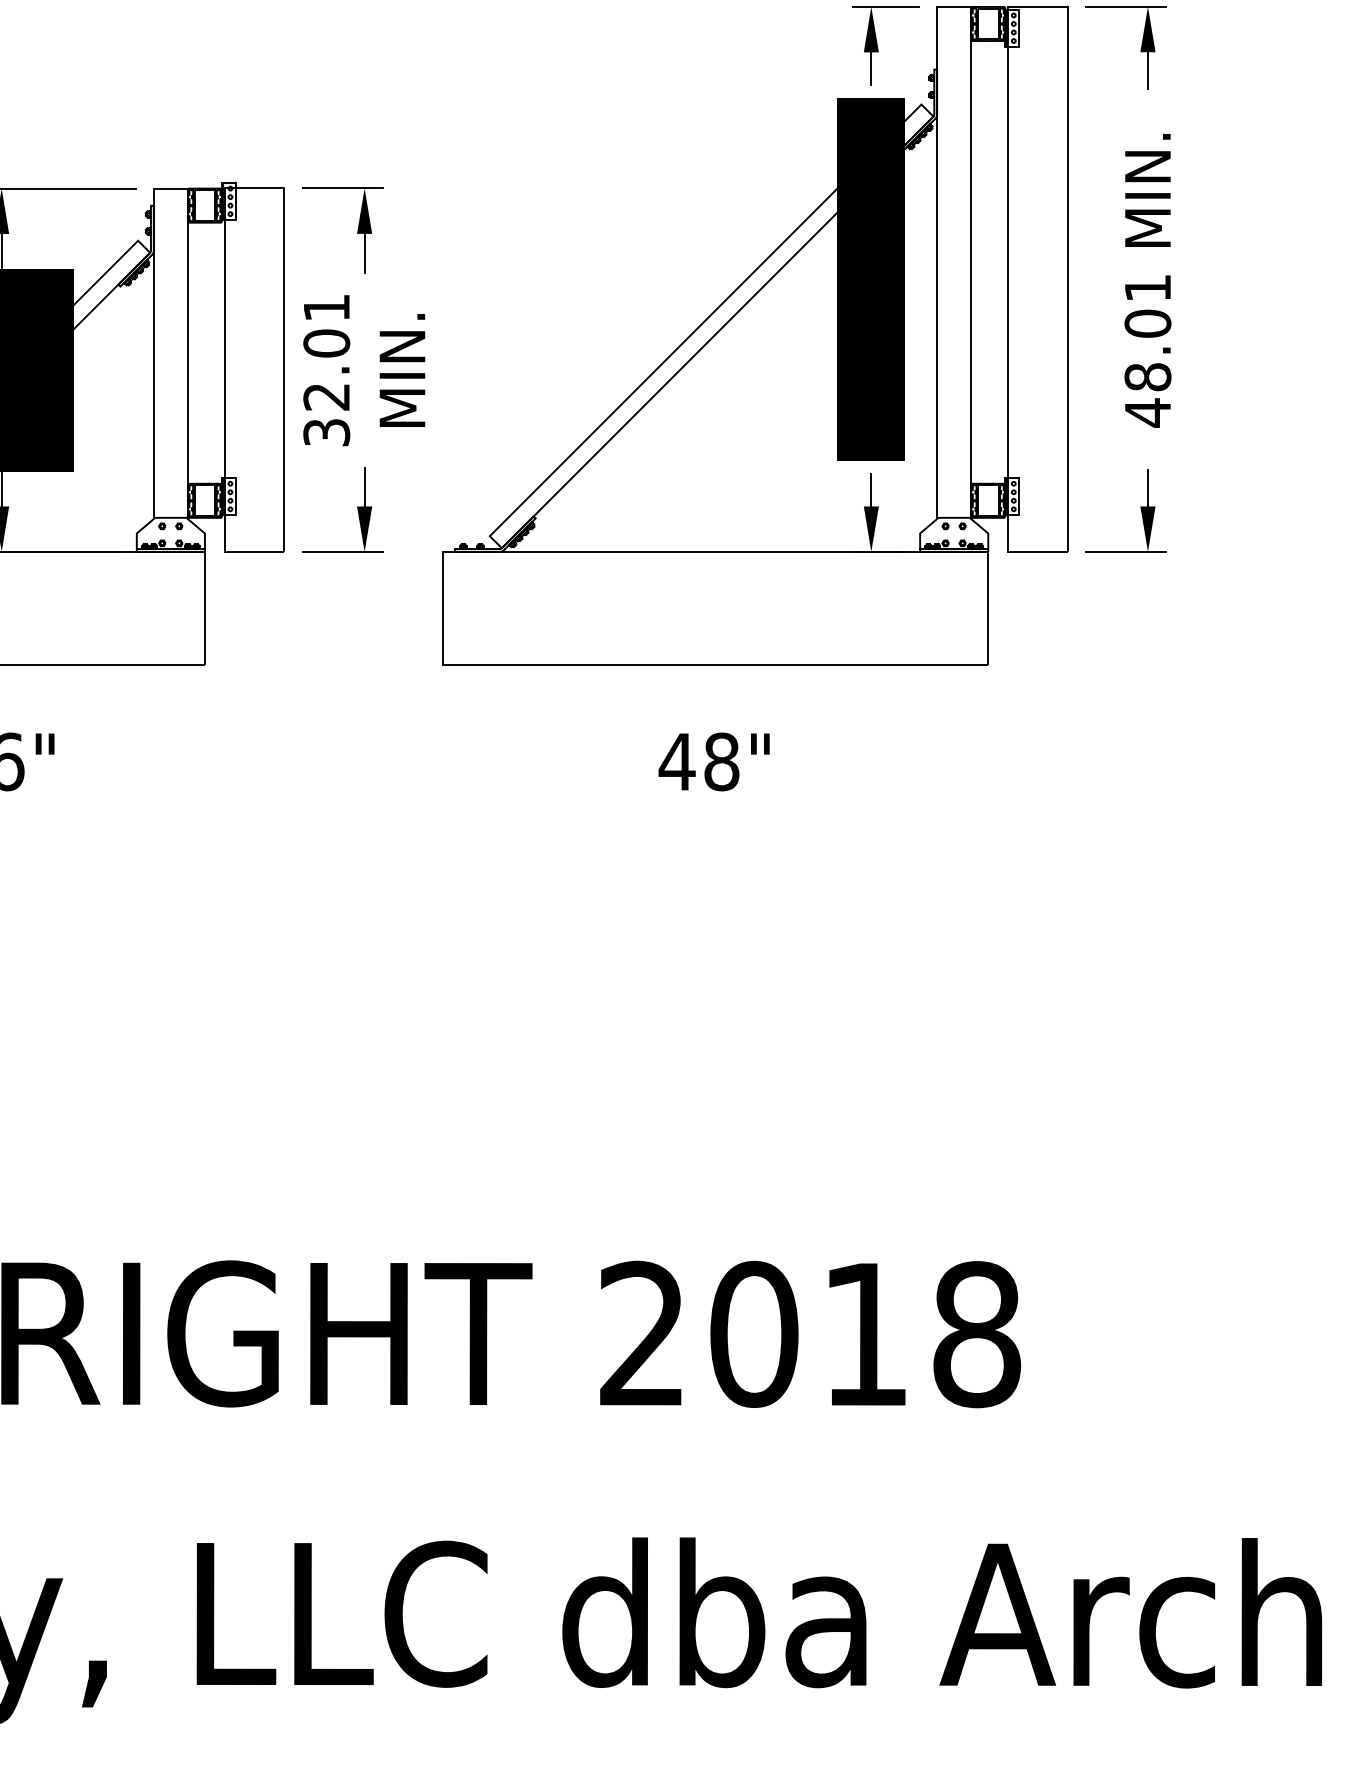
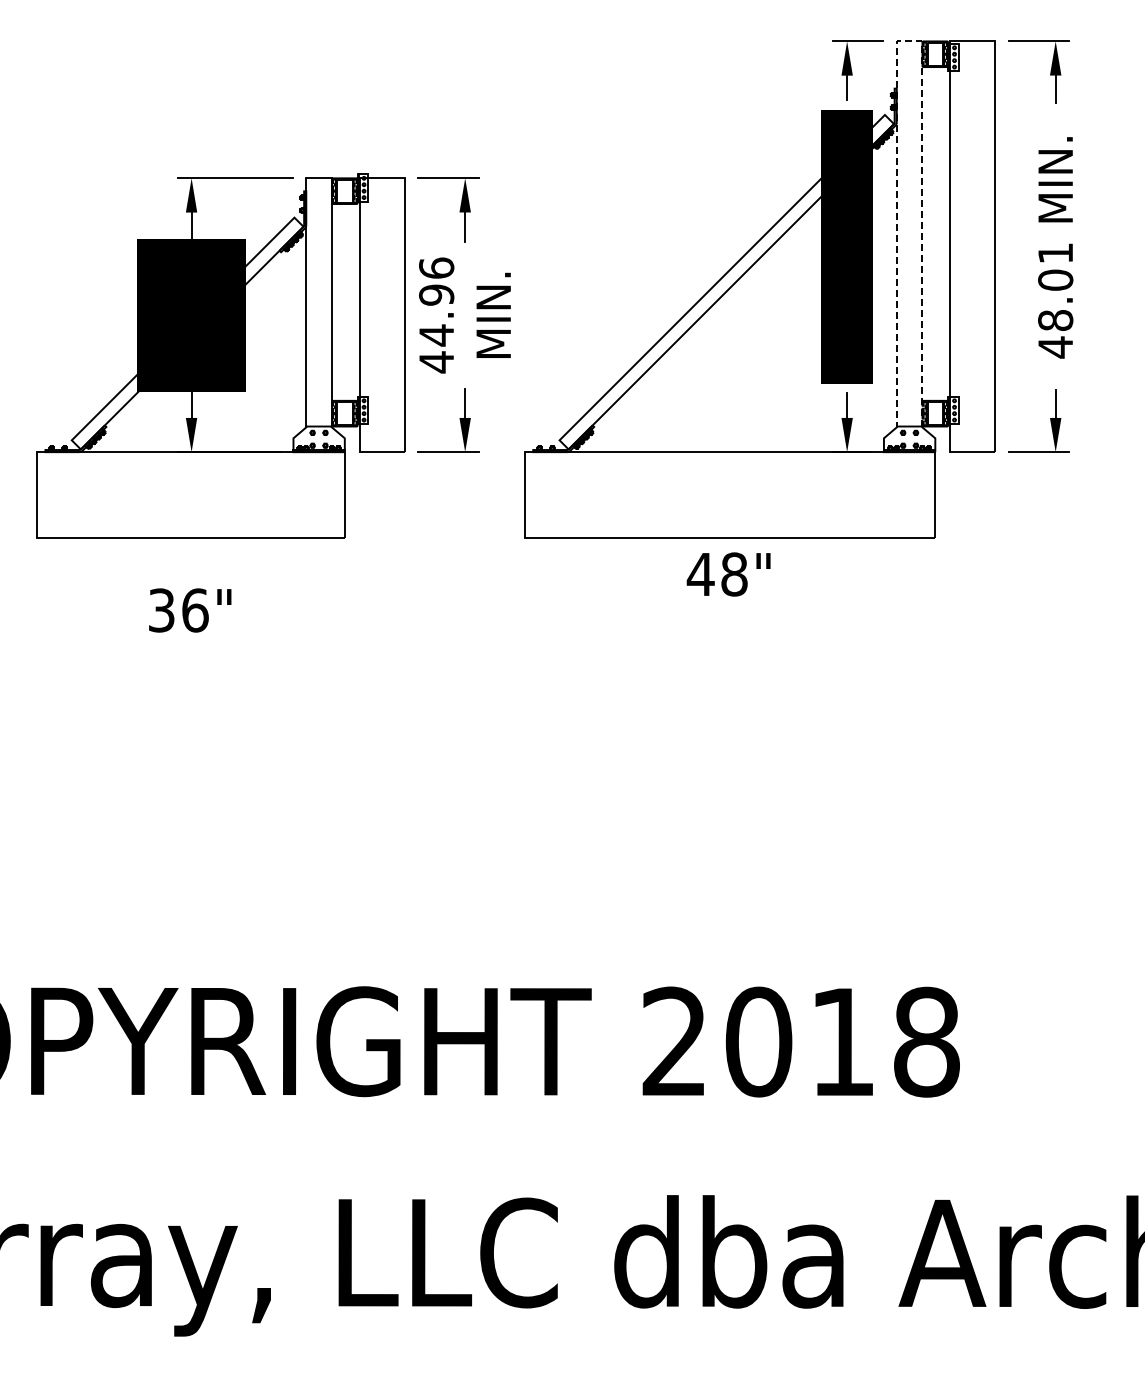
line: (954, 7) -> (909, 41), solid -> dashed
text: (326, 370) -> (436, 315), 32.01 -> 44.96
text: (713, 761) -> (728, 574), moved

